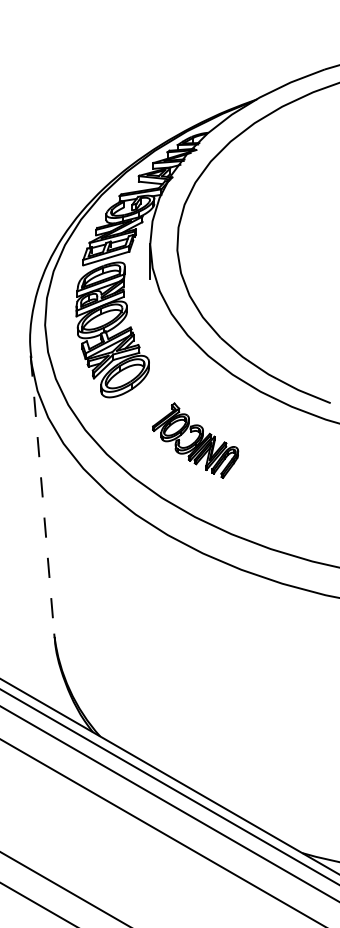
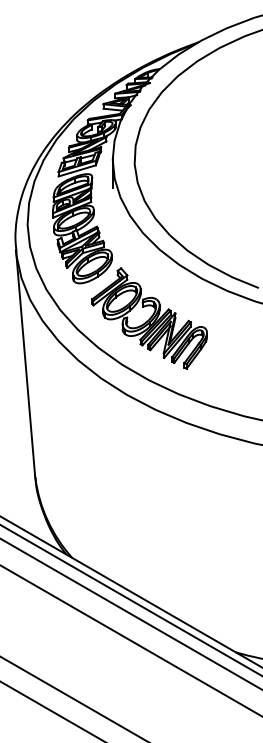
part: (195, 440) -> (149, 318), size x1.67
line: (42, 495) -> (25, 362), dashed -> solid

